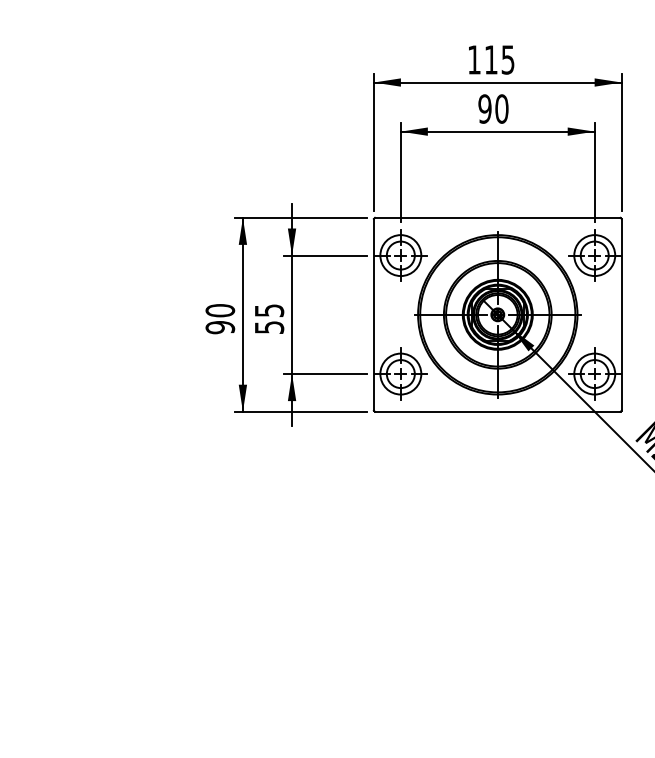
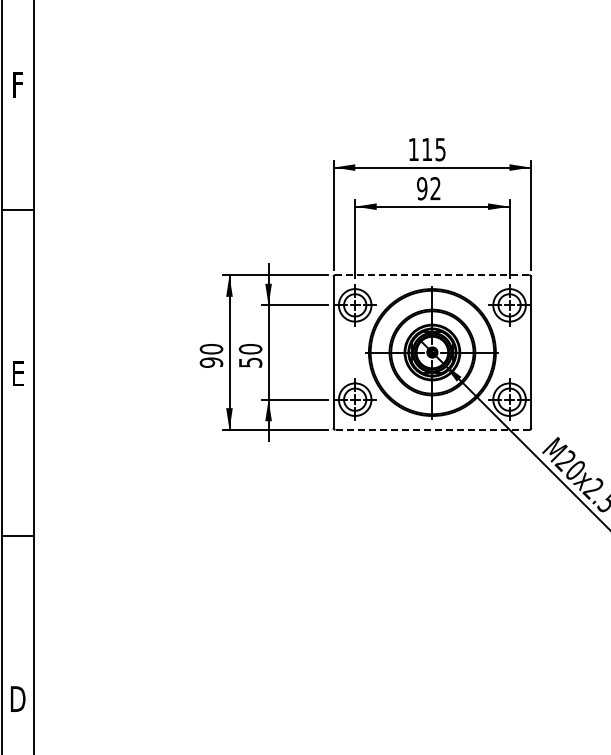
text: (501, 108) -> (435, 188), 90 -> 92
line: (497, 218) -> (432, 275), solid -> dashed
text: (269, 311) -> (250, 349), 55 -> 50
line: (497, 411) -> (432, 429), solid -> dashed

